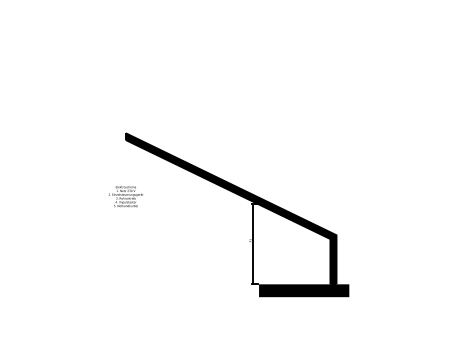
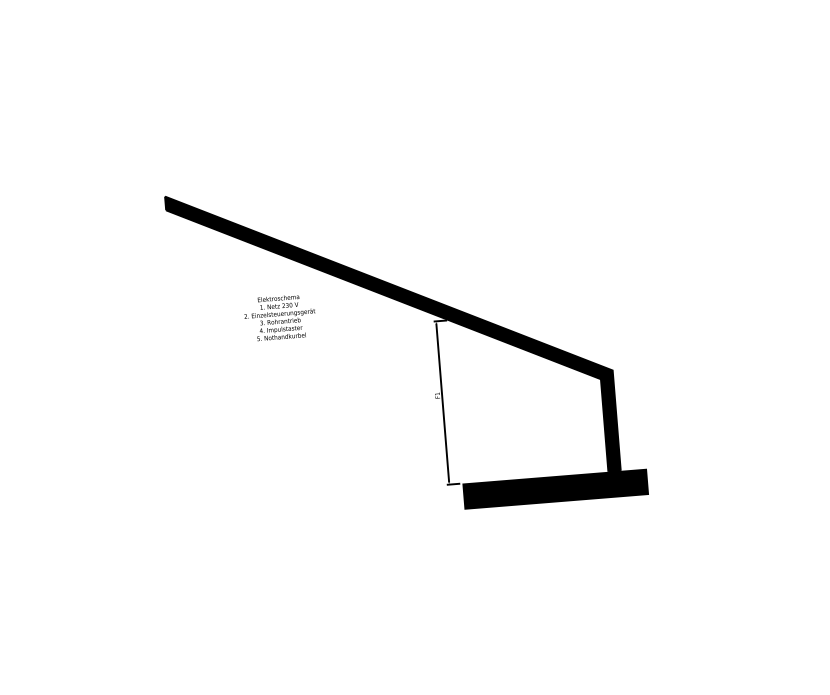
text: (125, 196) -> (279, 317), moved

